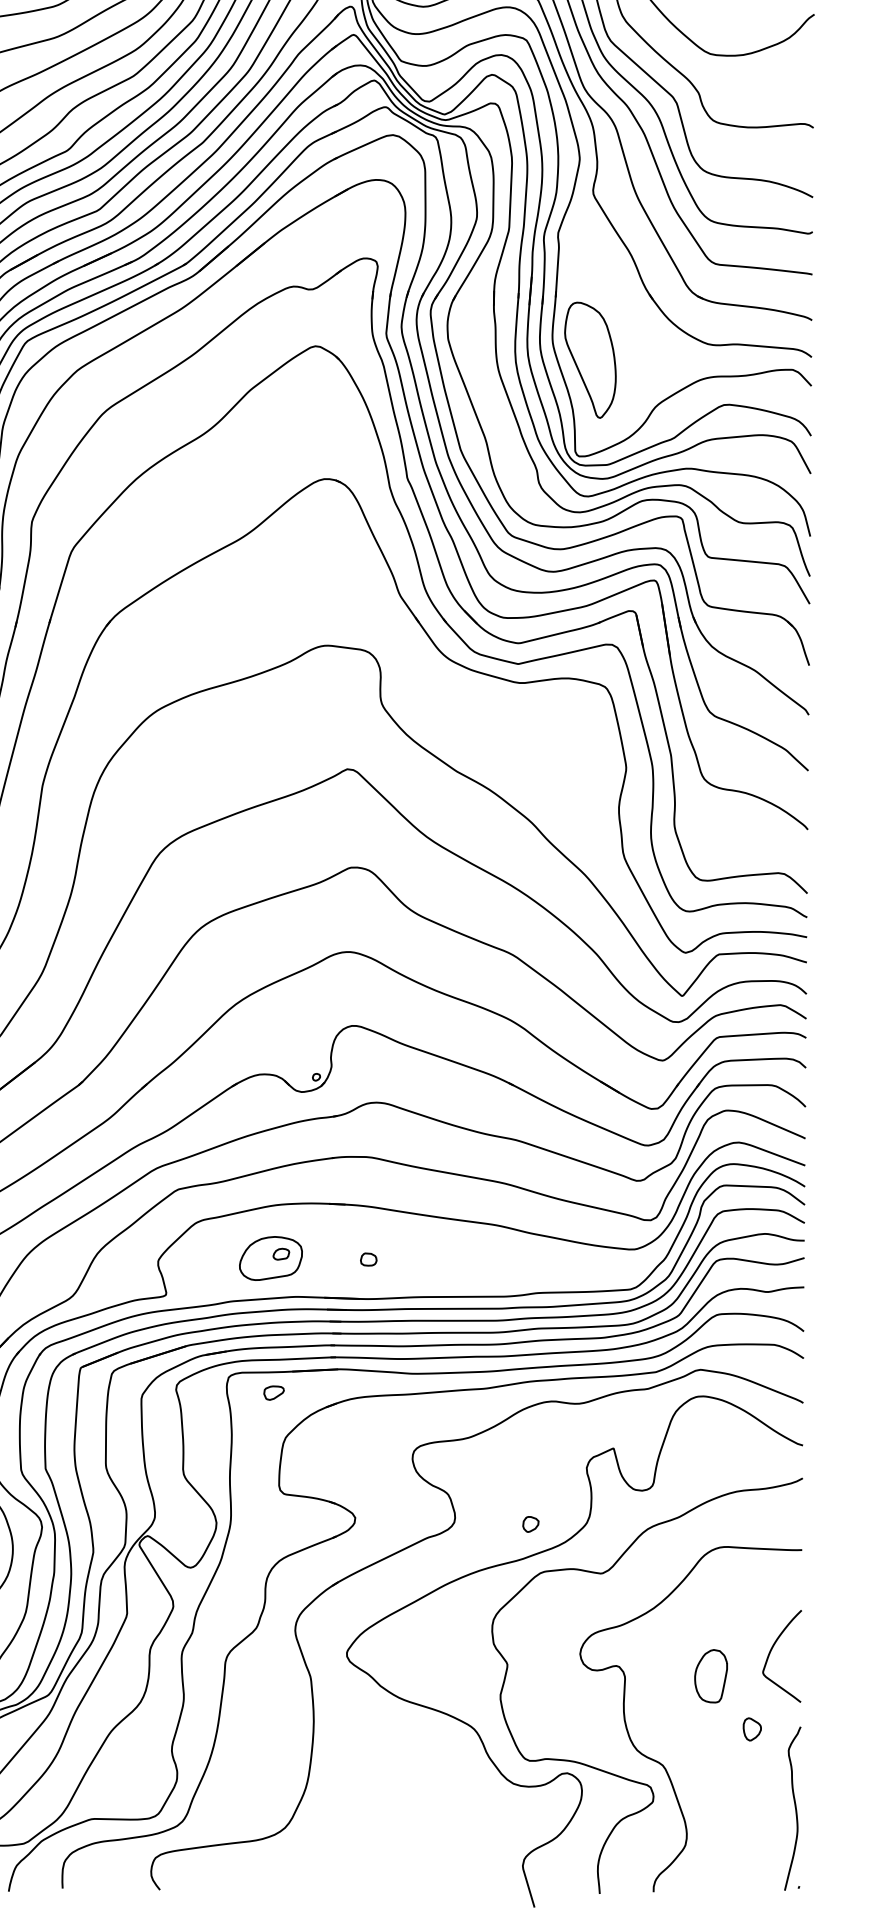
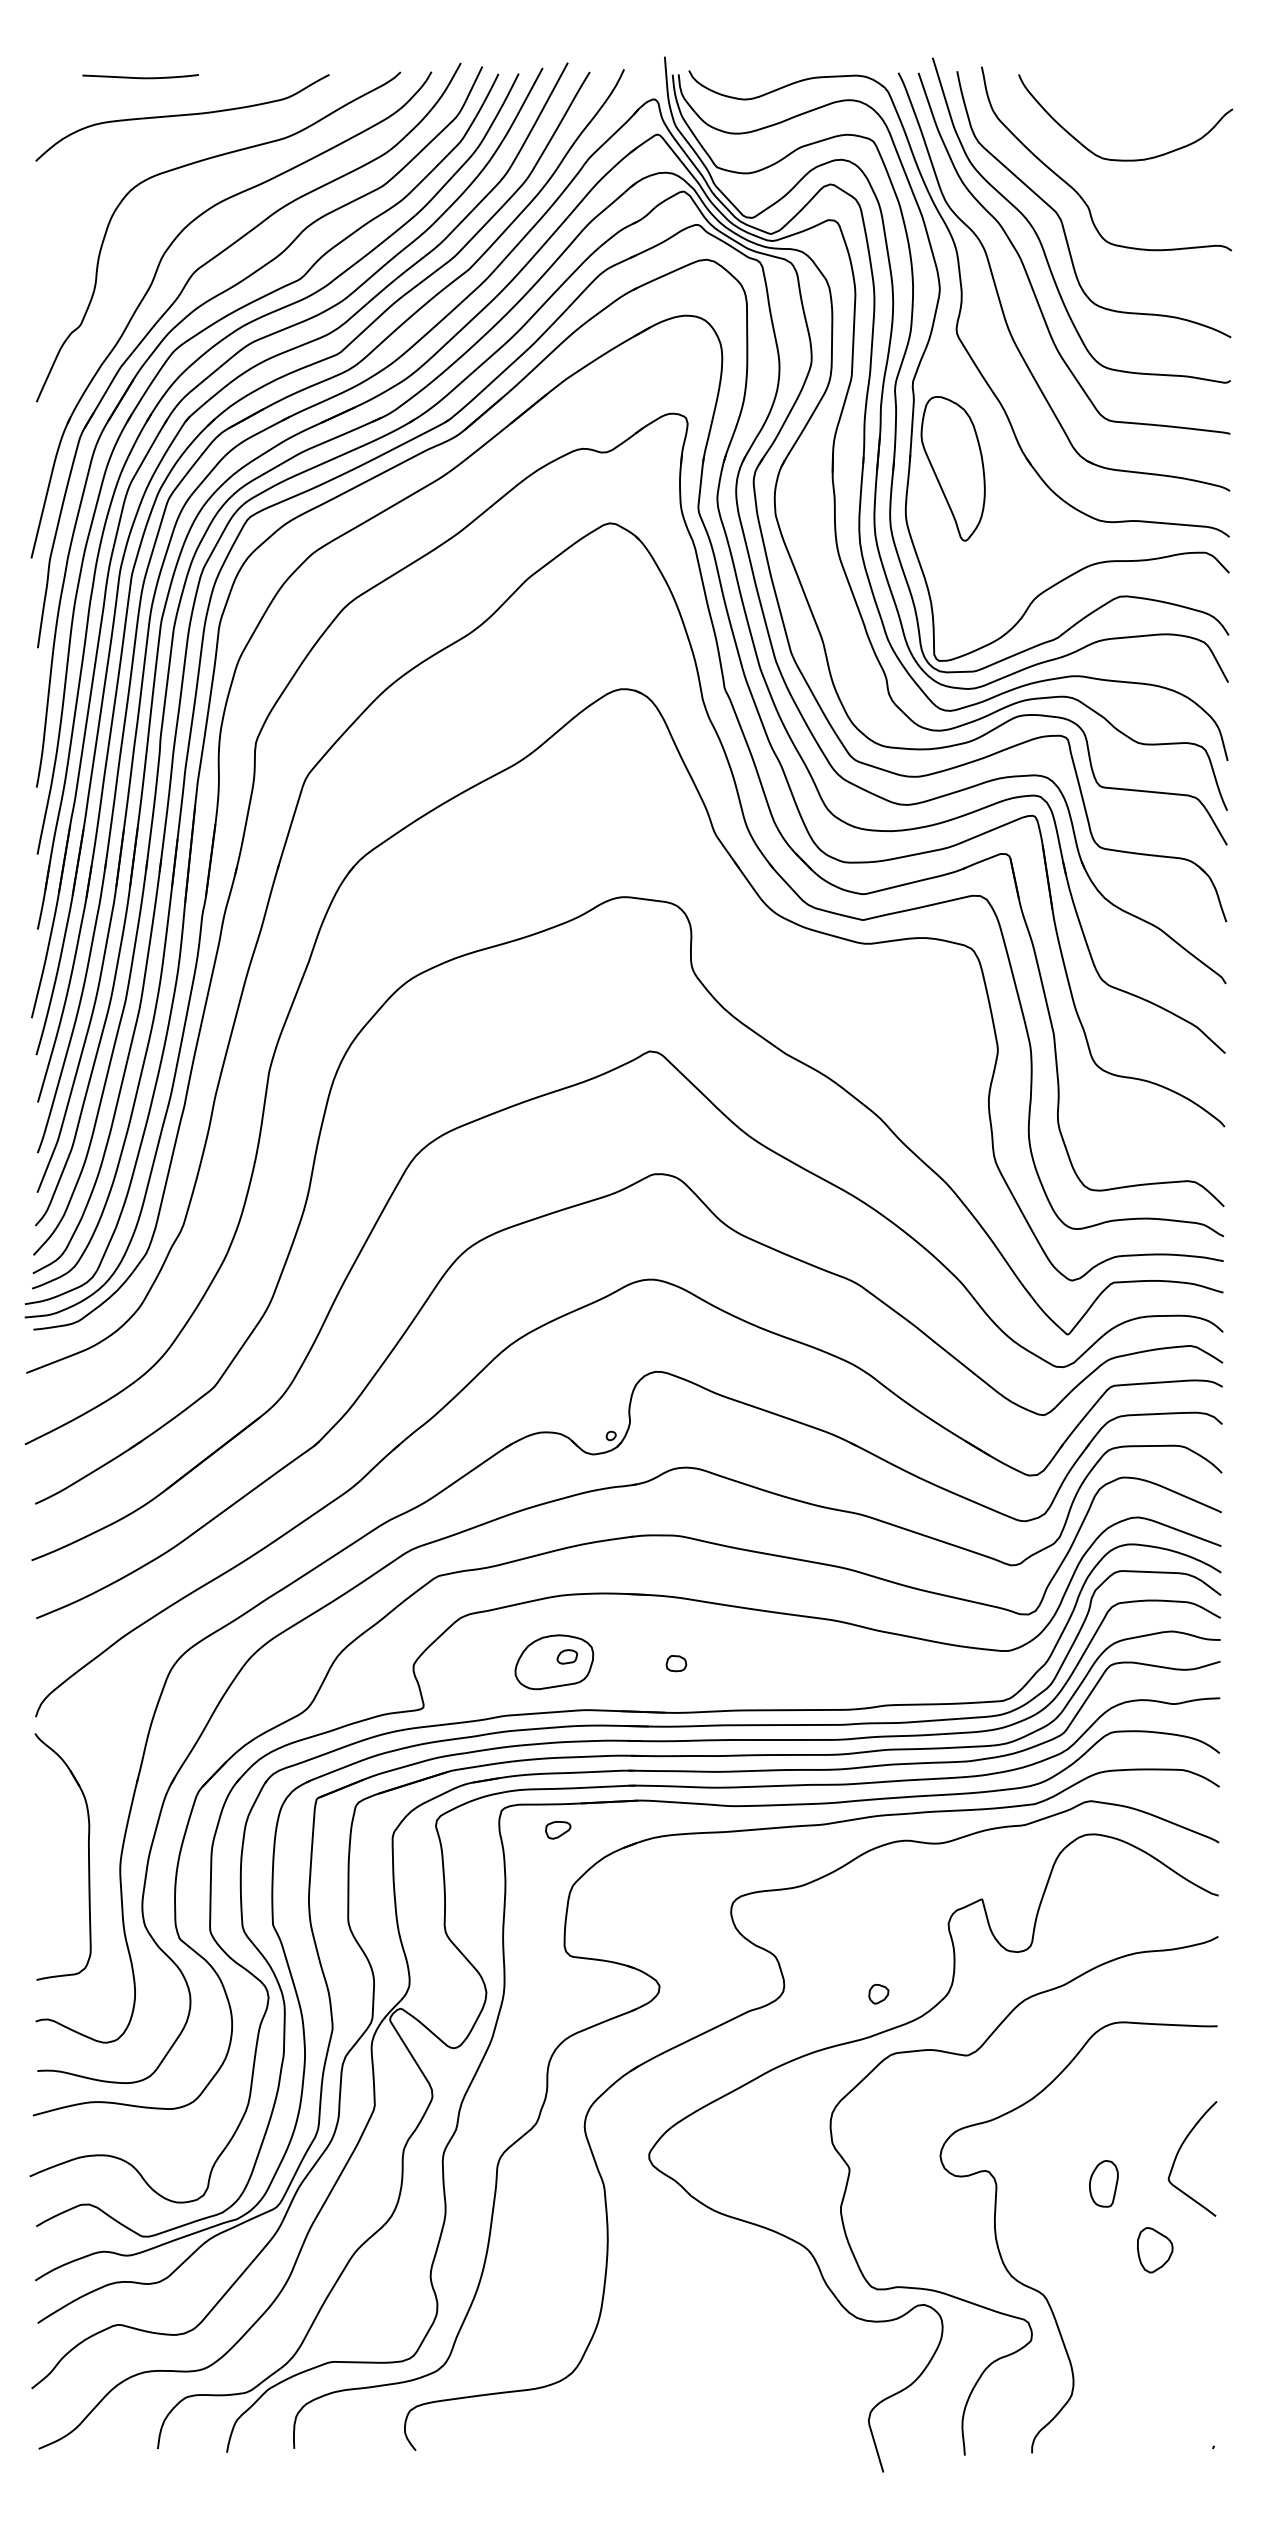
part: (589, 359) -> (952, 468), moved
part: (710, 1676) -> (1103, 2183), size x0.7
part: (752, 1728) -> (1155, 2249), size x1.6
curve: (794, 1808) -> (1208, 2348), removed

